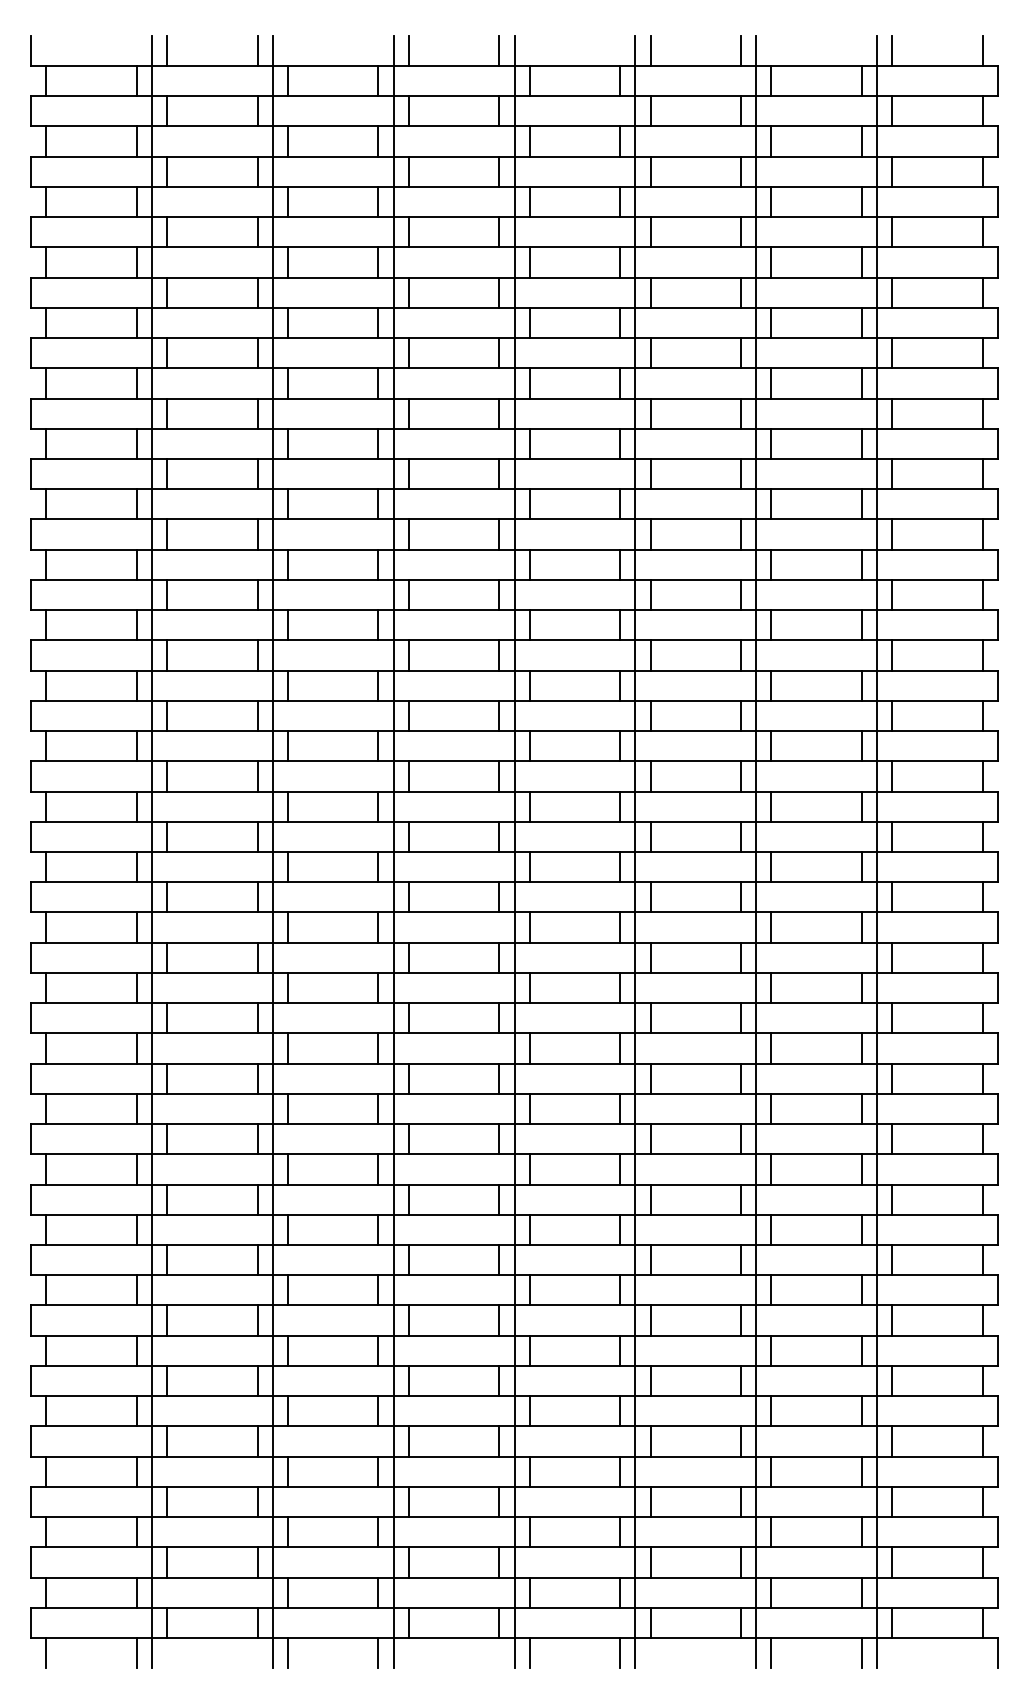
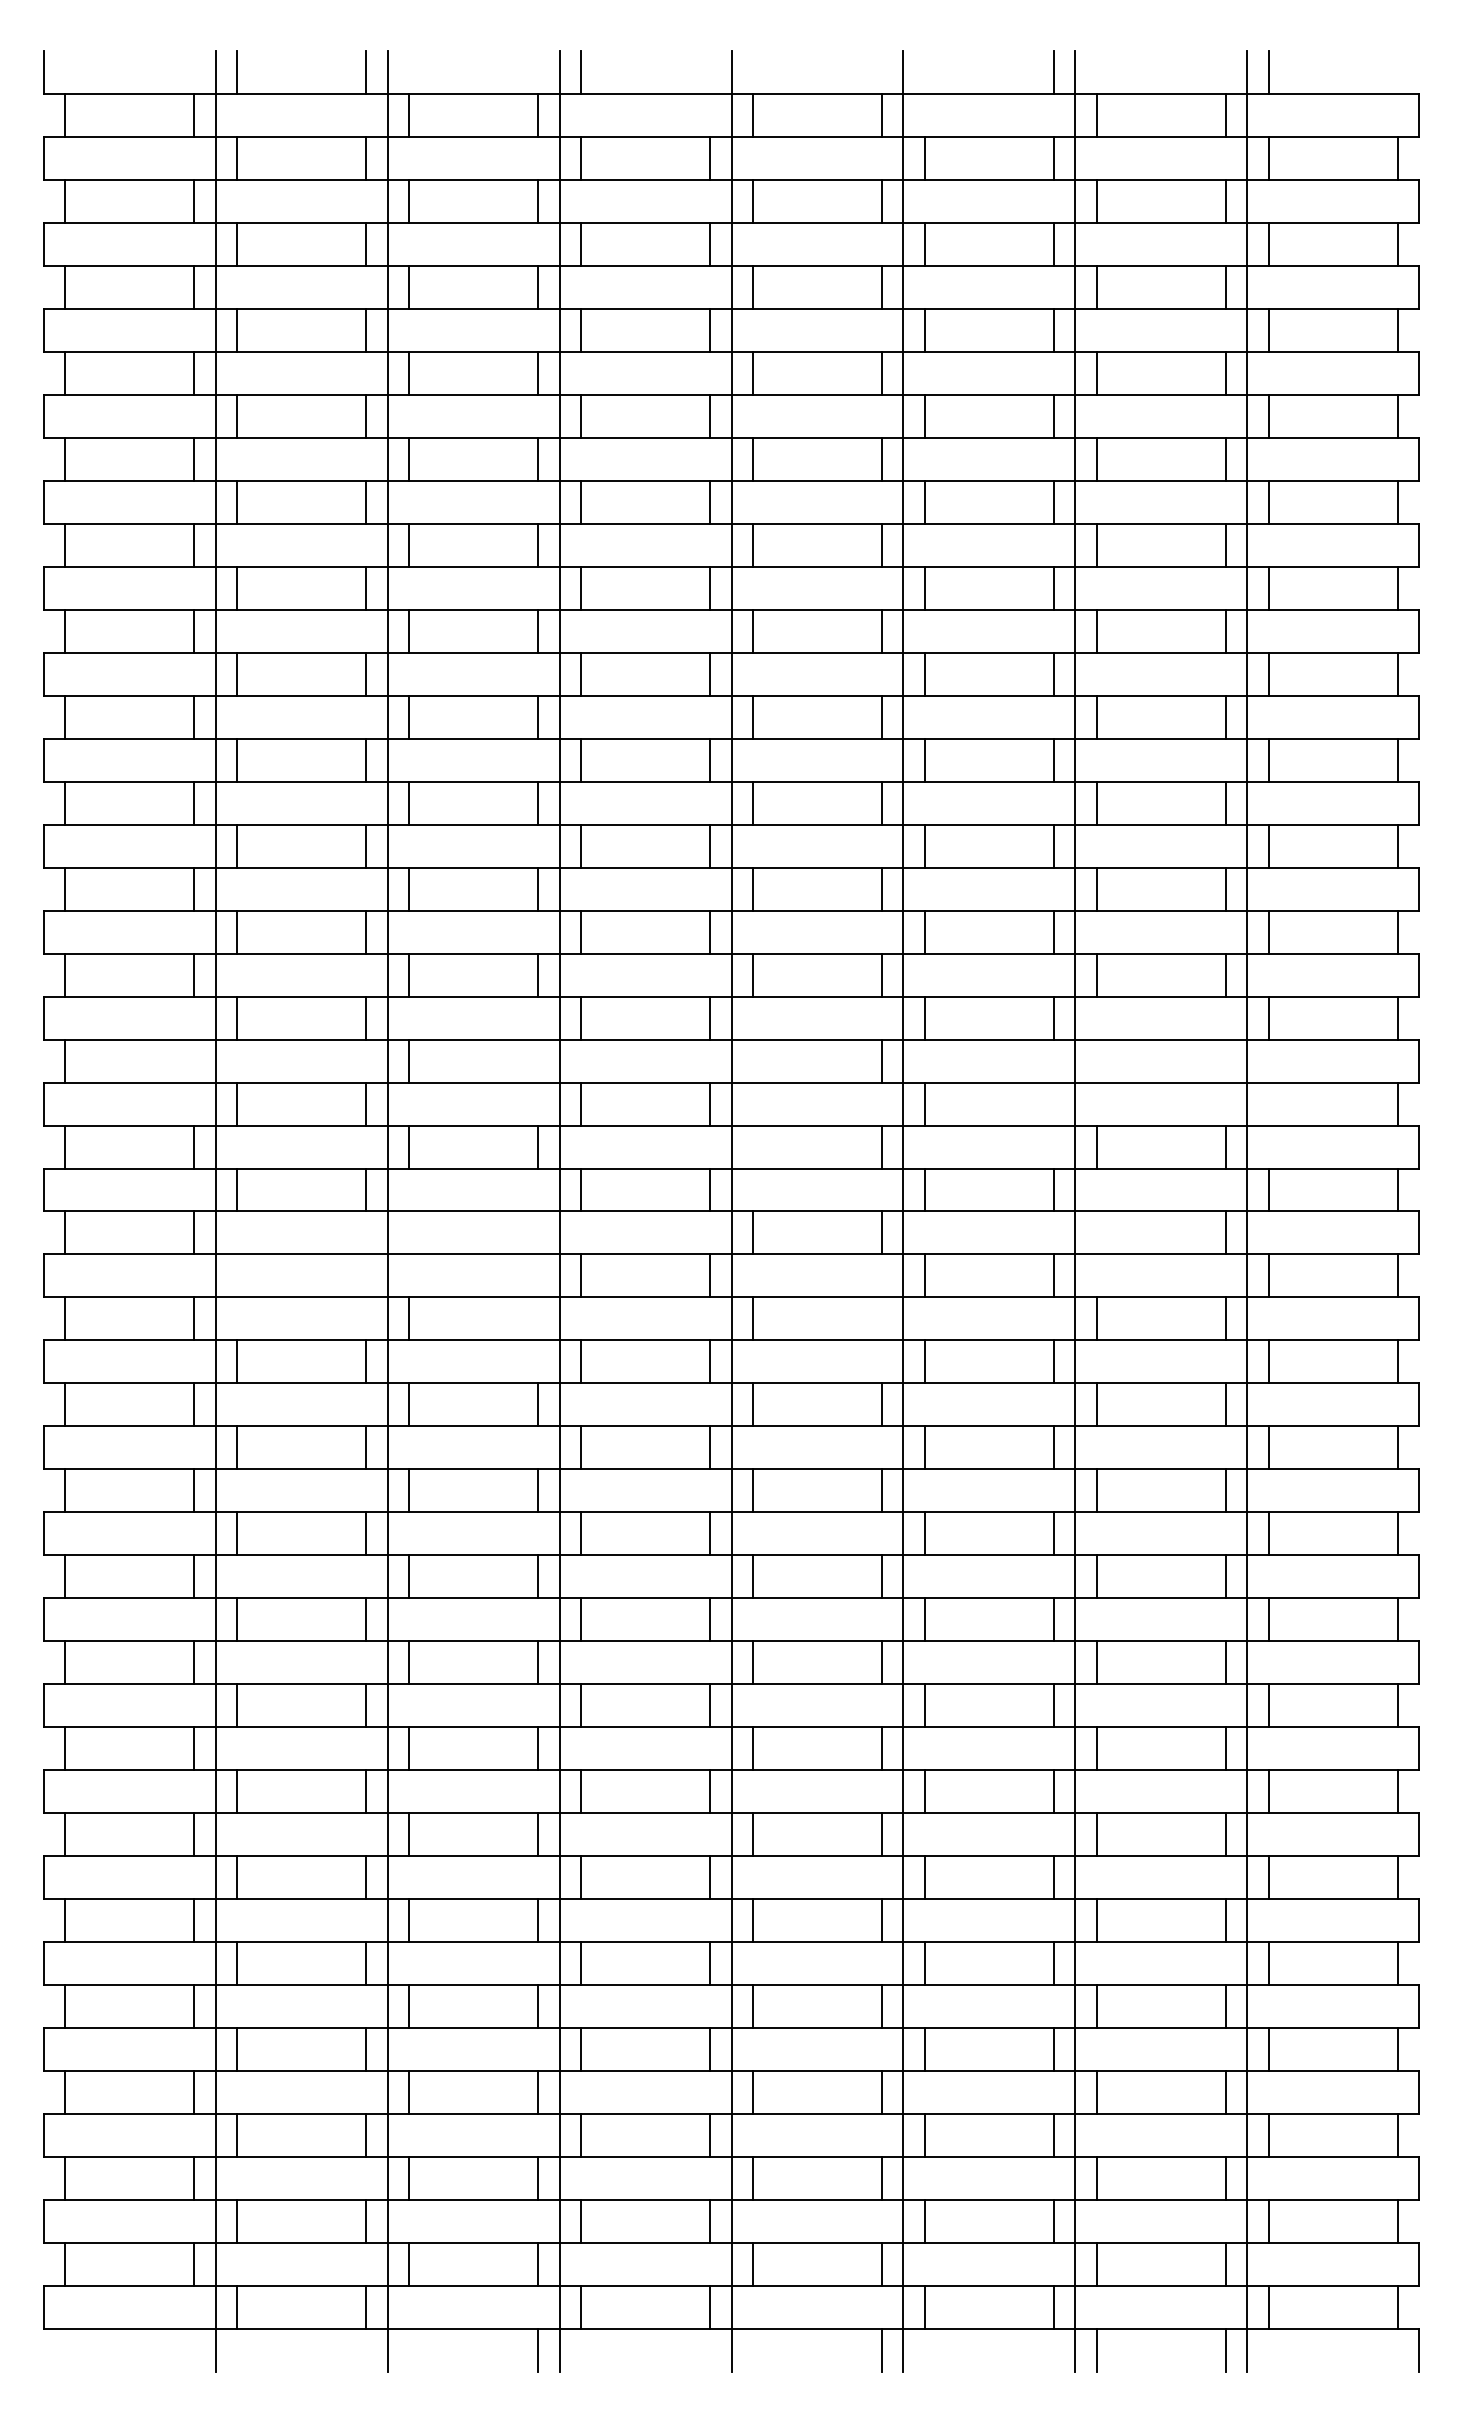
line: (499, 50) -> (710, 72), removed
line: (650, 50) -> (924, 72), removed
line: (983, 50) -> (1397, 72), removed
line: (136, 745) -> (194, 1060), removed
line: (378, 745) -> (538, 1060), removed
line: (529, 745) -> (752, 1060), removed
line: (771, 745) -> (1096, 1060), removed
line: (862, 745) -> (1225, 1060), removed
line: (741, 776) -> (1053, 1103), removed
line: (892, 776) -> (1268, 1103), removed
line: (529, 806) -> (752, 1146), removed
line: (287, 866) -> (409, 1232), removed
line: (378, 866) -> (538, 1232), removed
line: (771, 866) -> (1096, 1232), removed
line: (166, 897) -> (237, 1275), removed
line: (257, 897) -> (366, 1275), removed
line: (378, 927) -> (538, 1318), removed
line: (620, 927) -> (881, 1318), removed
line: (45, 1652) -> (65, 2349), removed
line: (136, 1652) -> (194, 2349), removed
line: (287, 1652) -> (409, 2349), removed
line: (529, 1652) -> (752, 2349), removed

